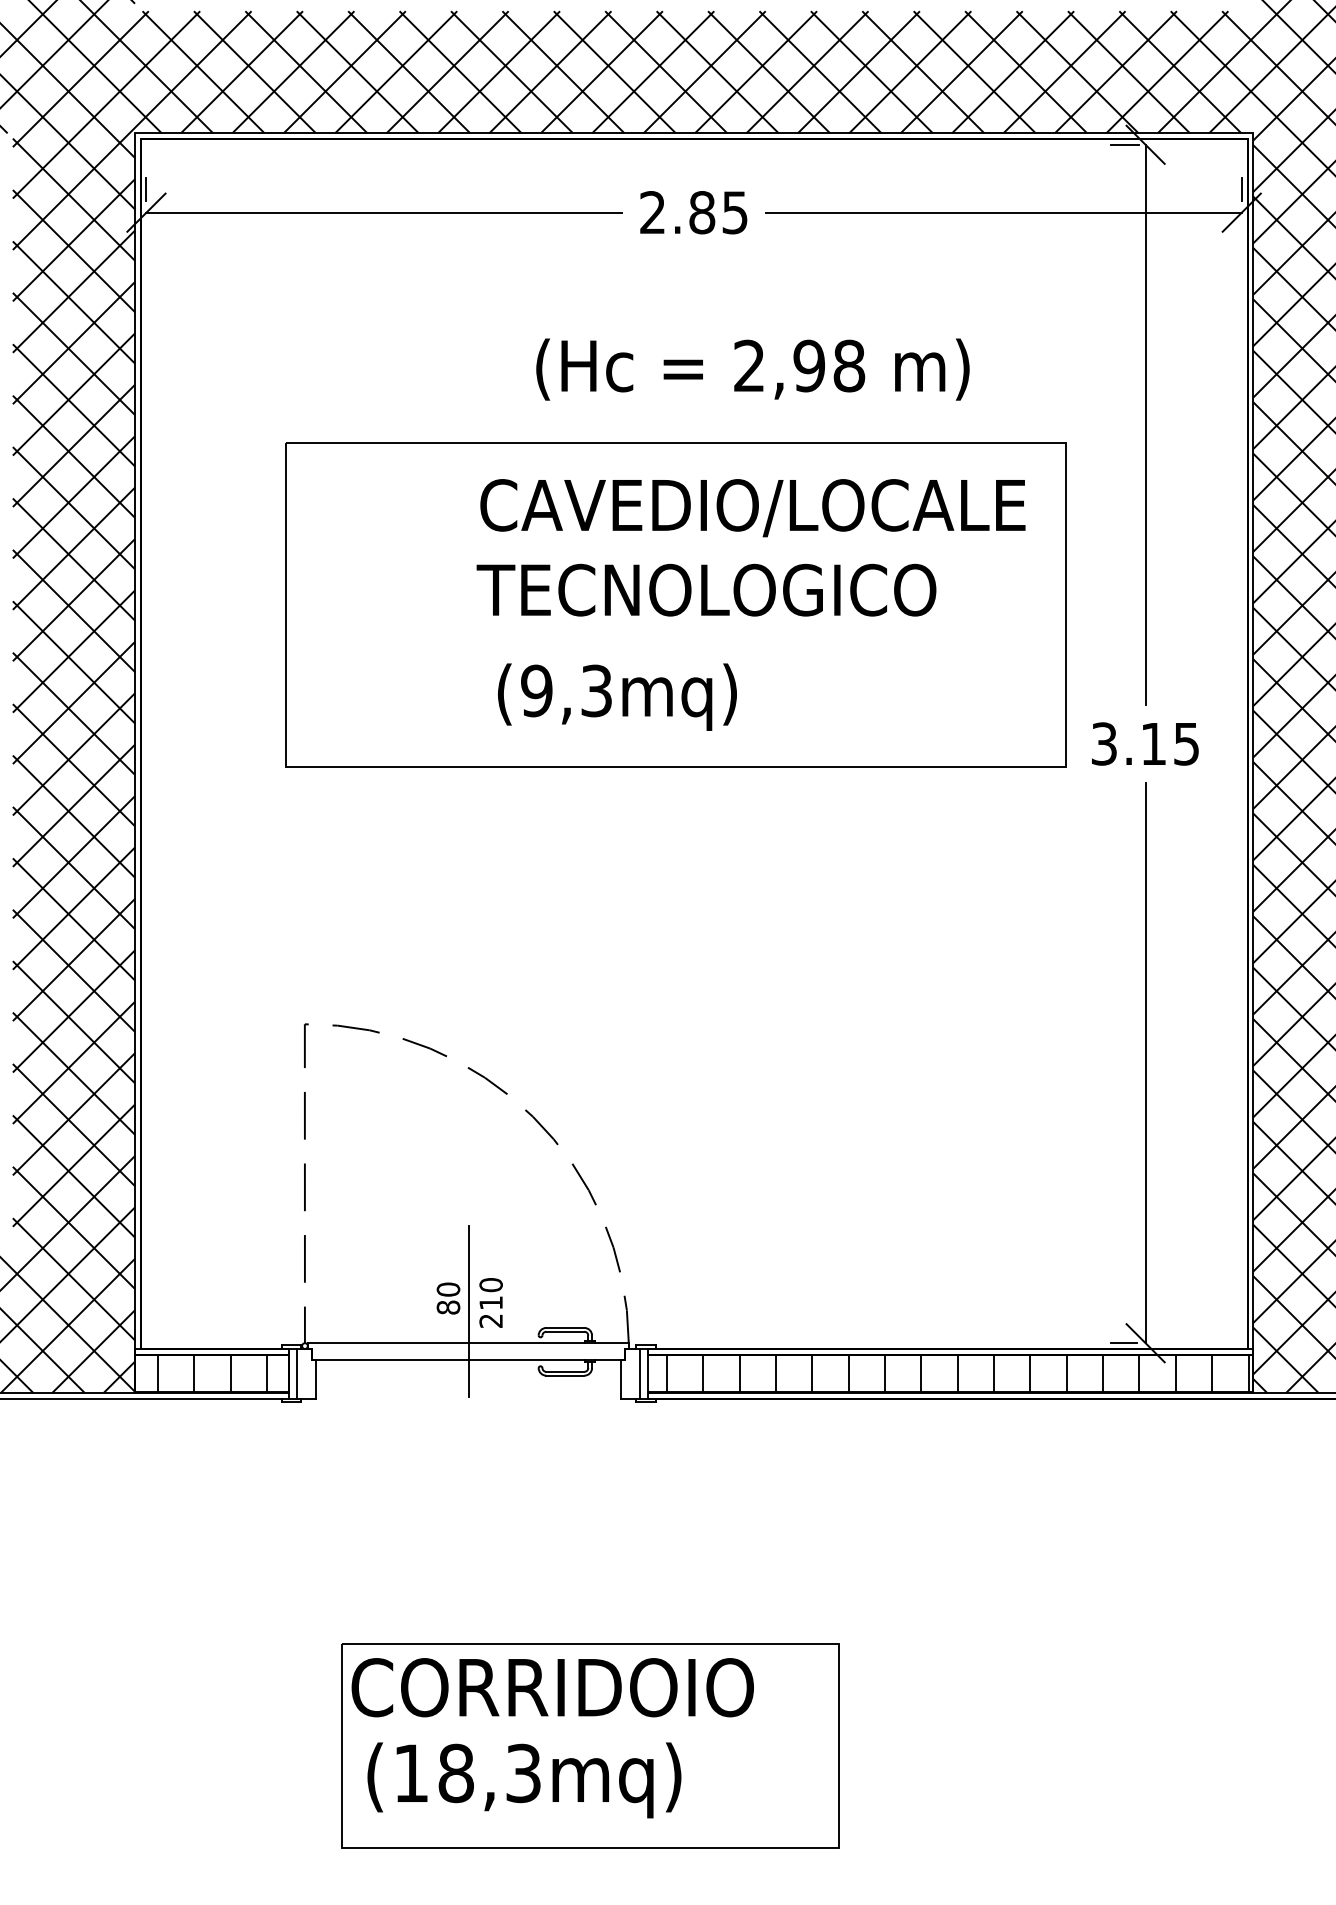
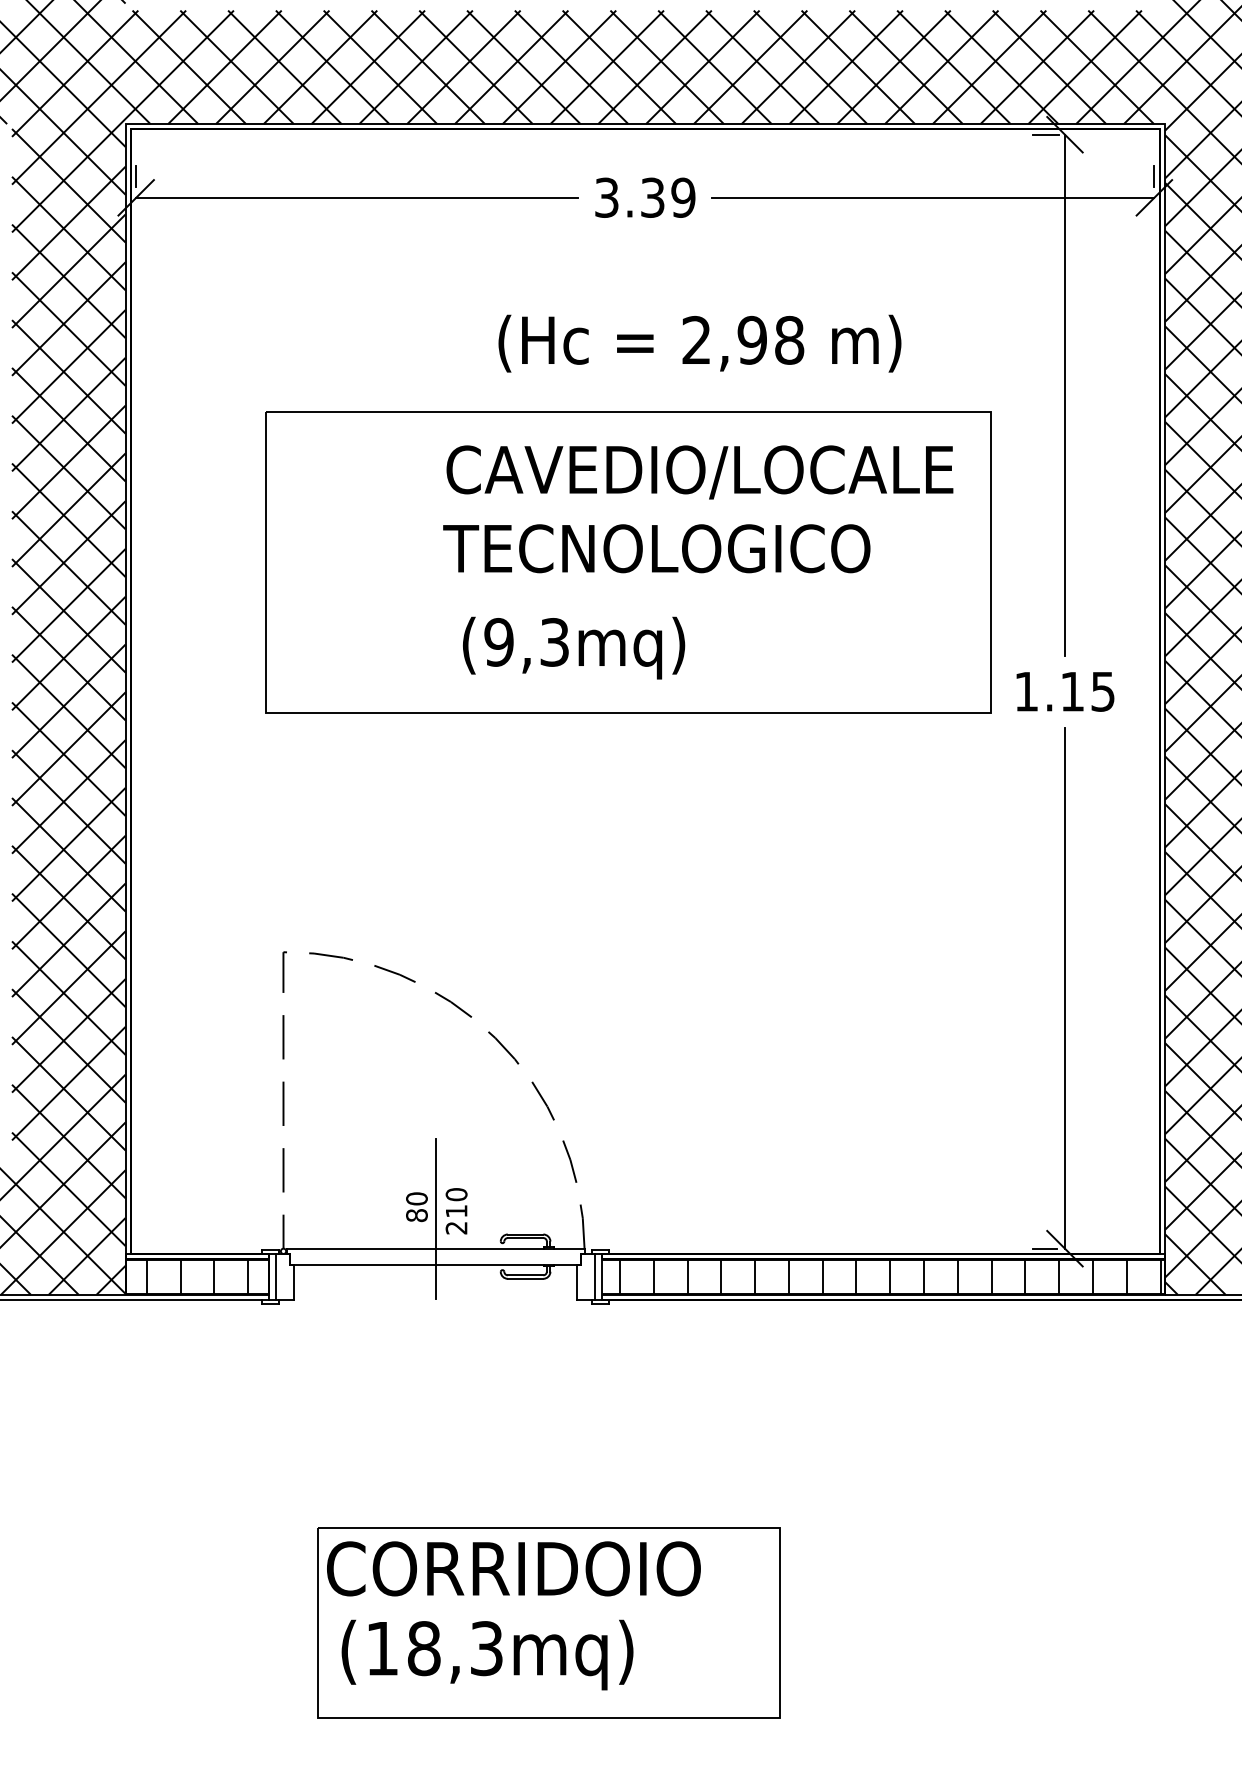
text: (694, 212) -> (645, 197), 2.85 -> 3.39
text: (1104, 743) -> (1026, 691), 3.15 -> 1.15

